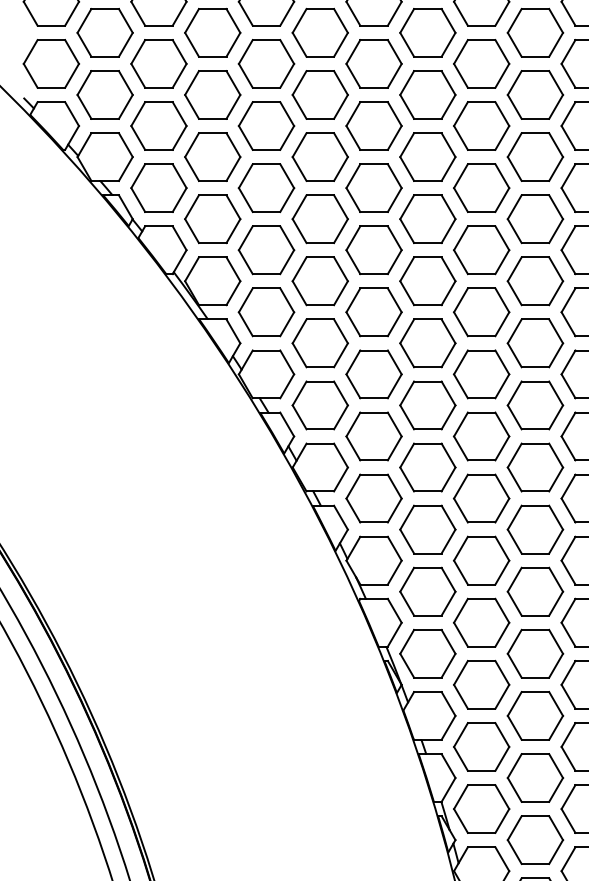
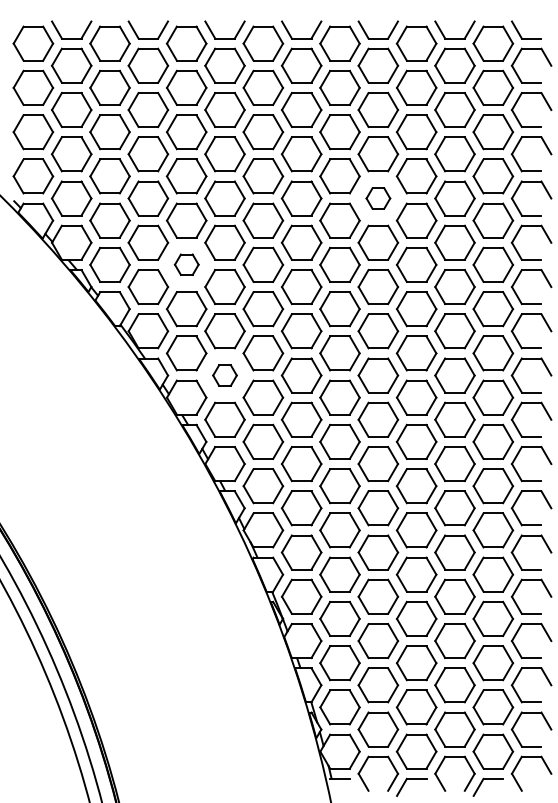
part: (535, 94) -> (378, 198), size x0.6
part: (266, 187) -> (186, 264), size x0.6
part: (319, 343) -> (224, 375), size x0.6

